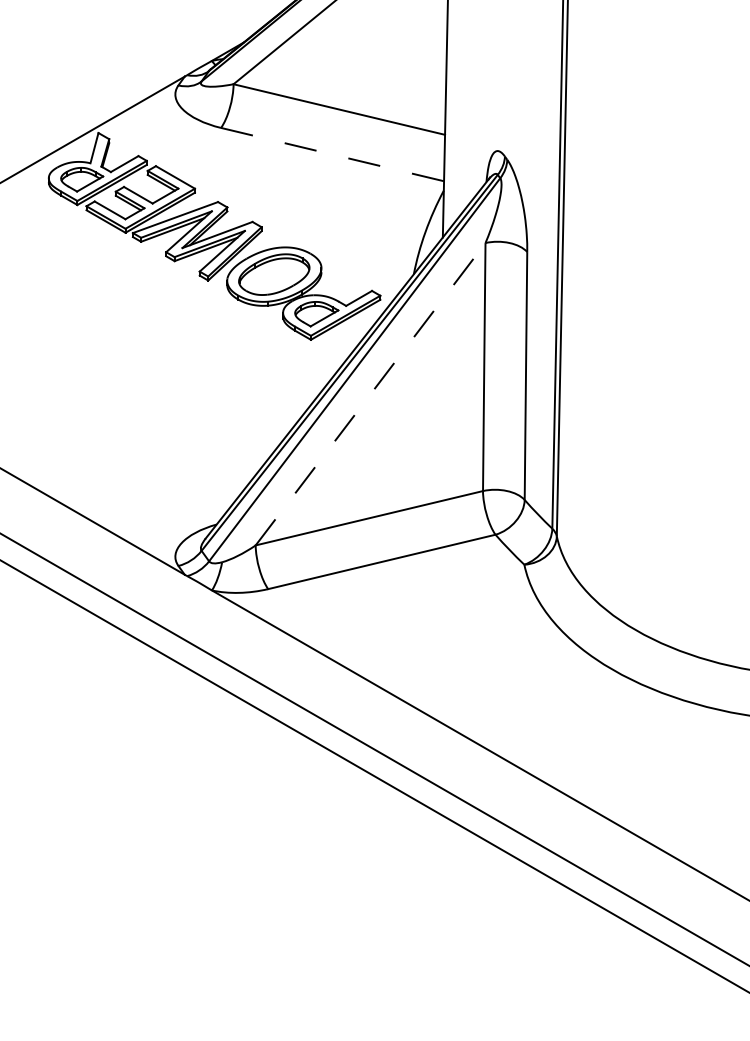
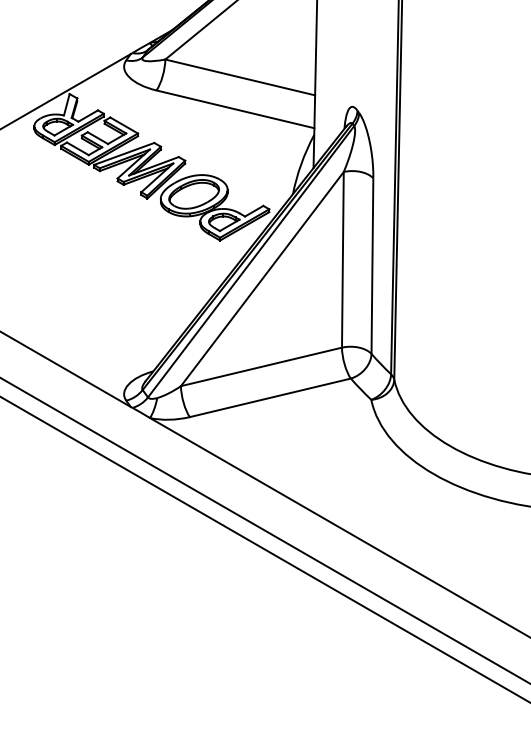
line: (332, 154) -> (235, 109), dashed -> solid
line: (370, 393) -> (262, 278), dashed -> solid

